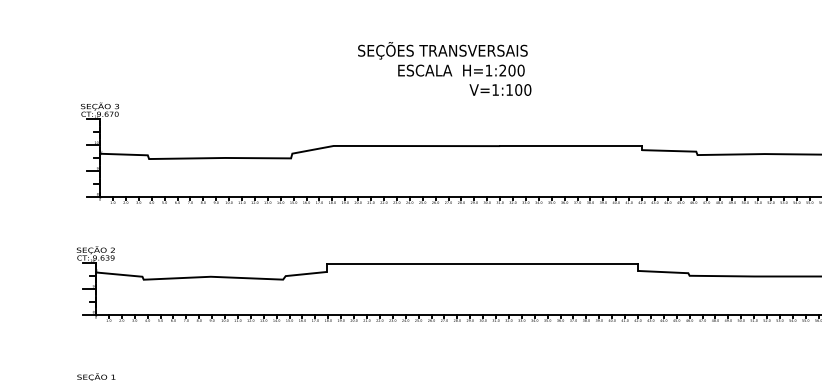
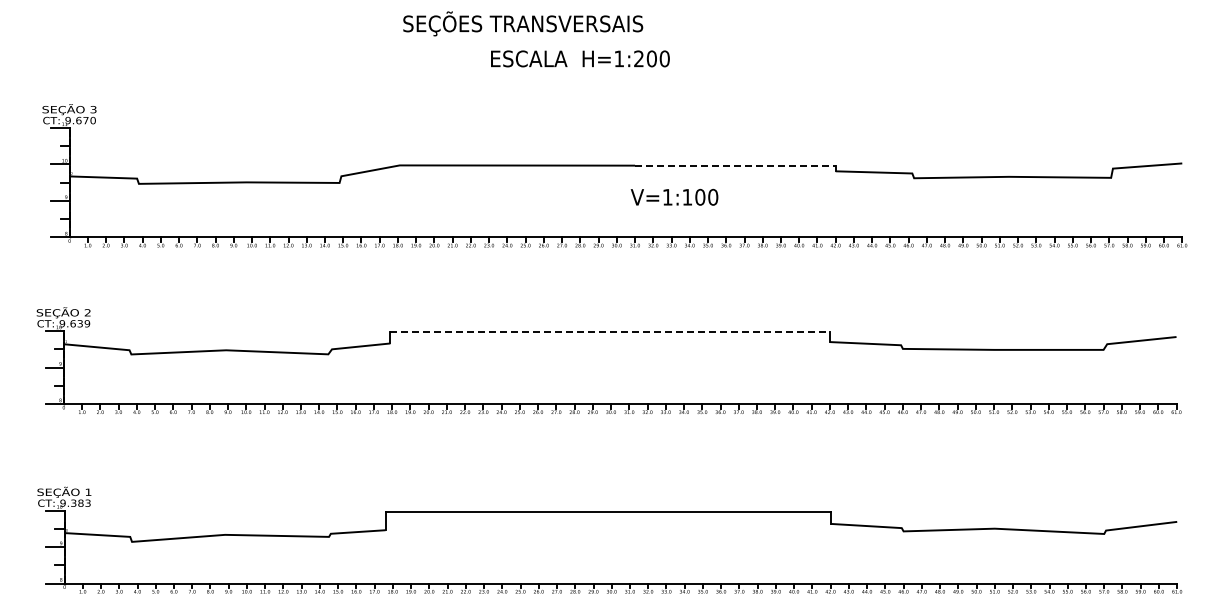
text: (443, 50) -> (523, 23), moved
text: (500, 89) -> (674, 196), moved
line: (571, 146) -> (735, 165), solid -> dashed
line: (482, 264) -> (610, 332), solid -> dashed

